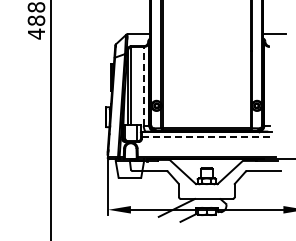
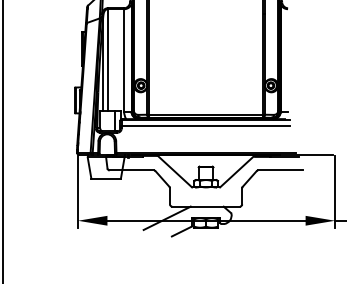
line: (143, 86) -> (123, 60), dashed -> solid
line: (206, 137) -> (205, 126), dashed -> solid

